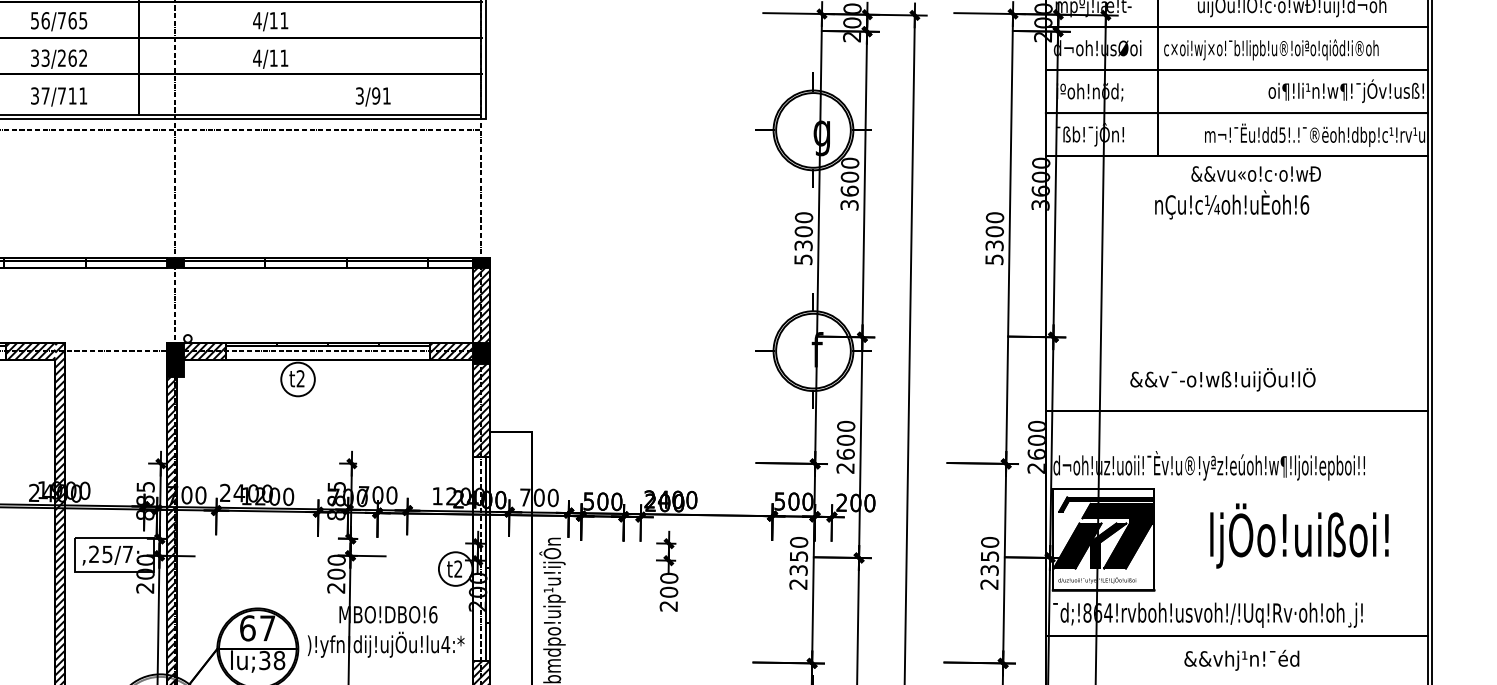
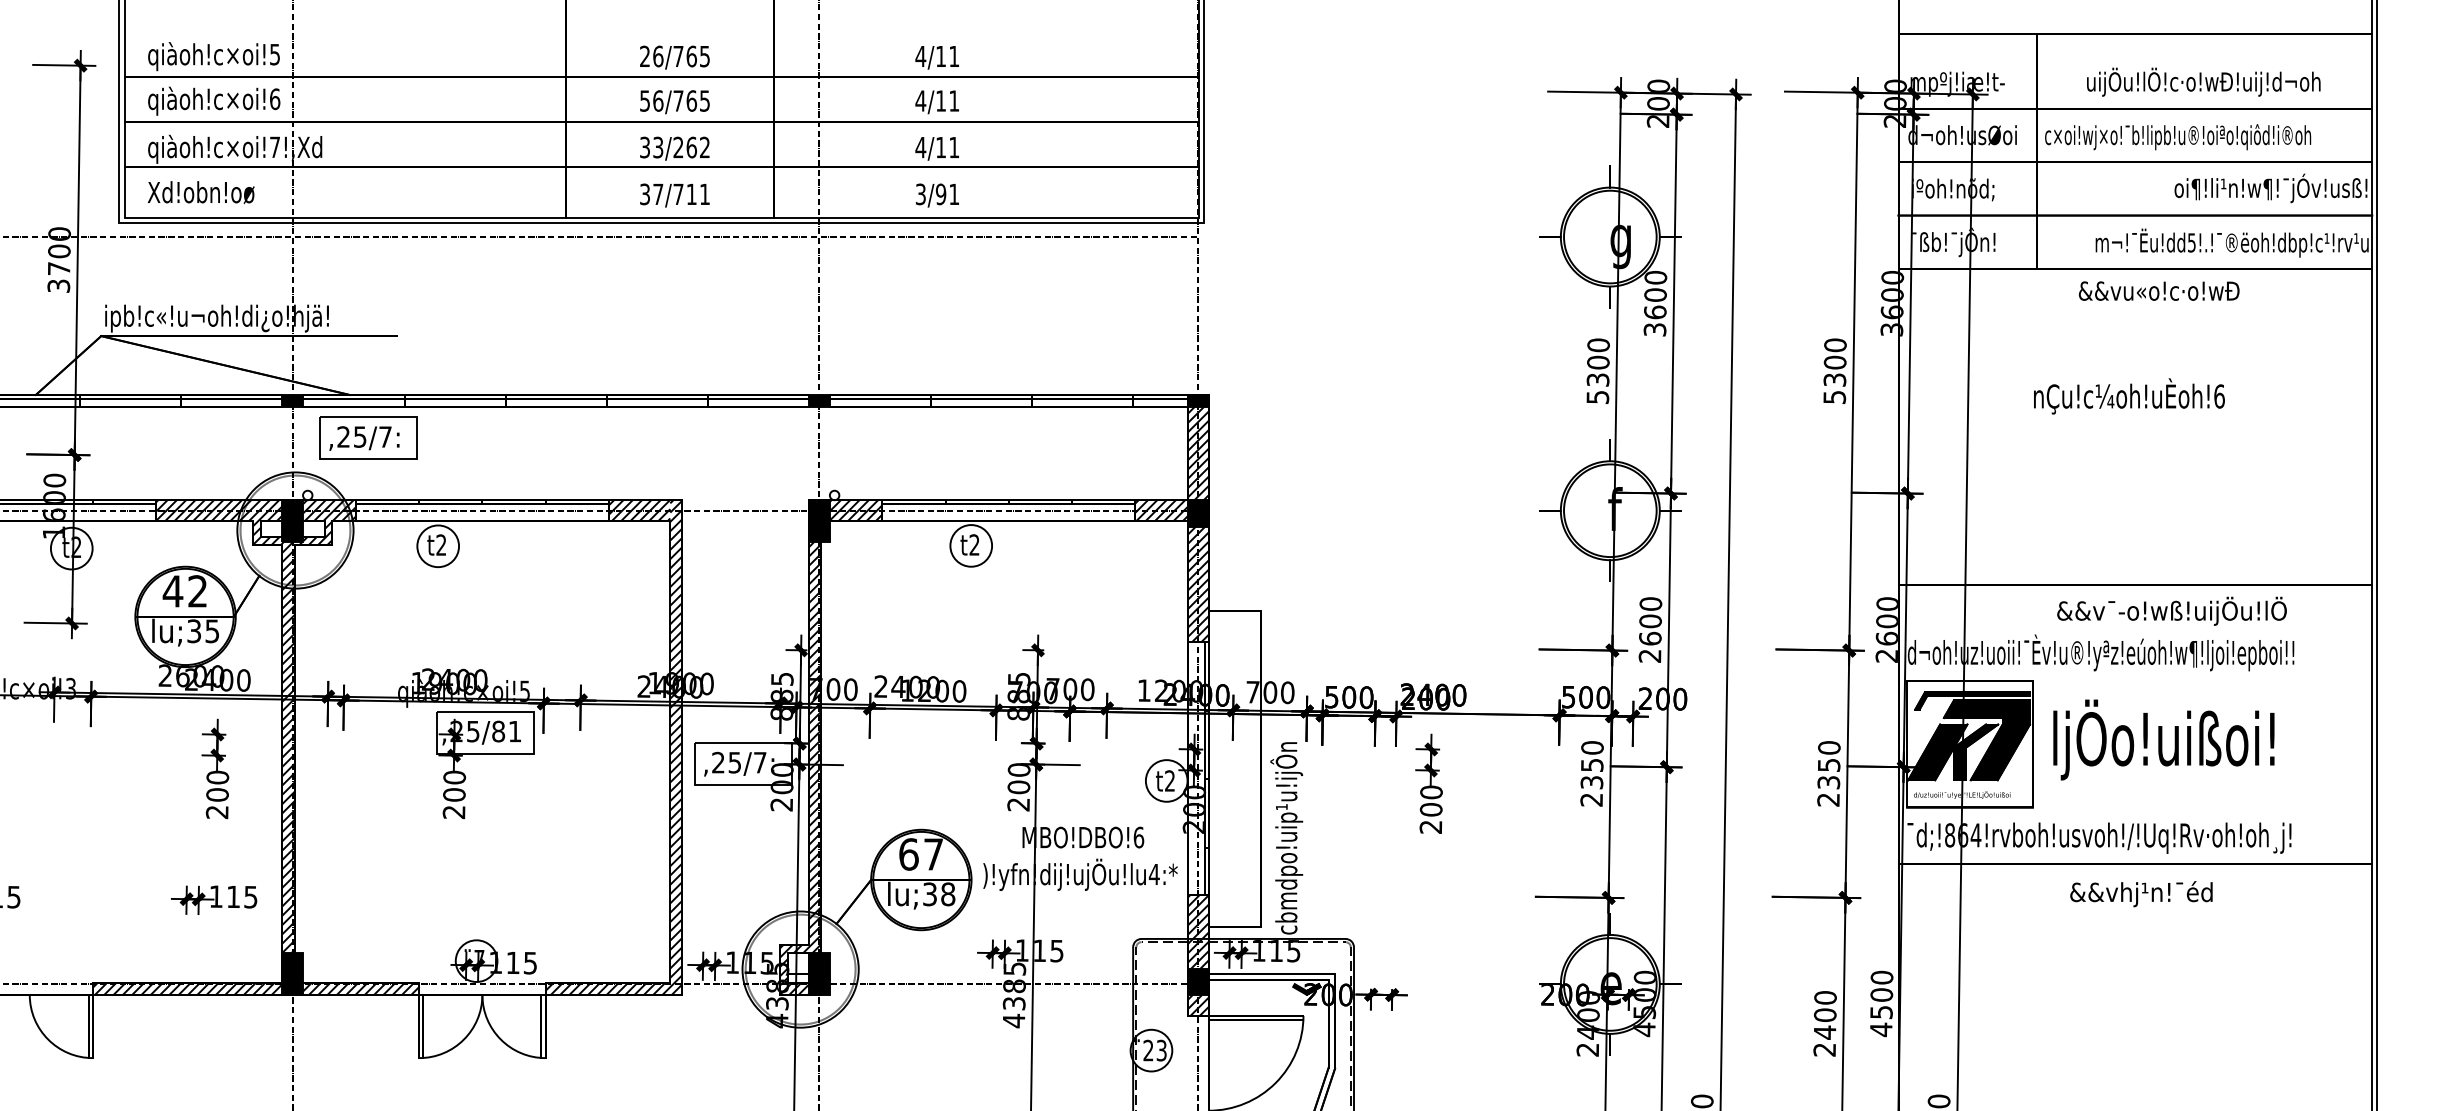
text: (373, 96) -> (937, 195), moved
text: (1232, 204) -> (2129, 396), moved
text: (1222, 379) -> (2171, 610), moved
text: (1299, 535) -> (2163, 739), moved

